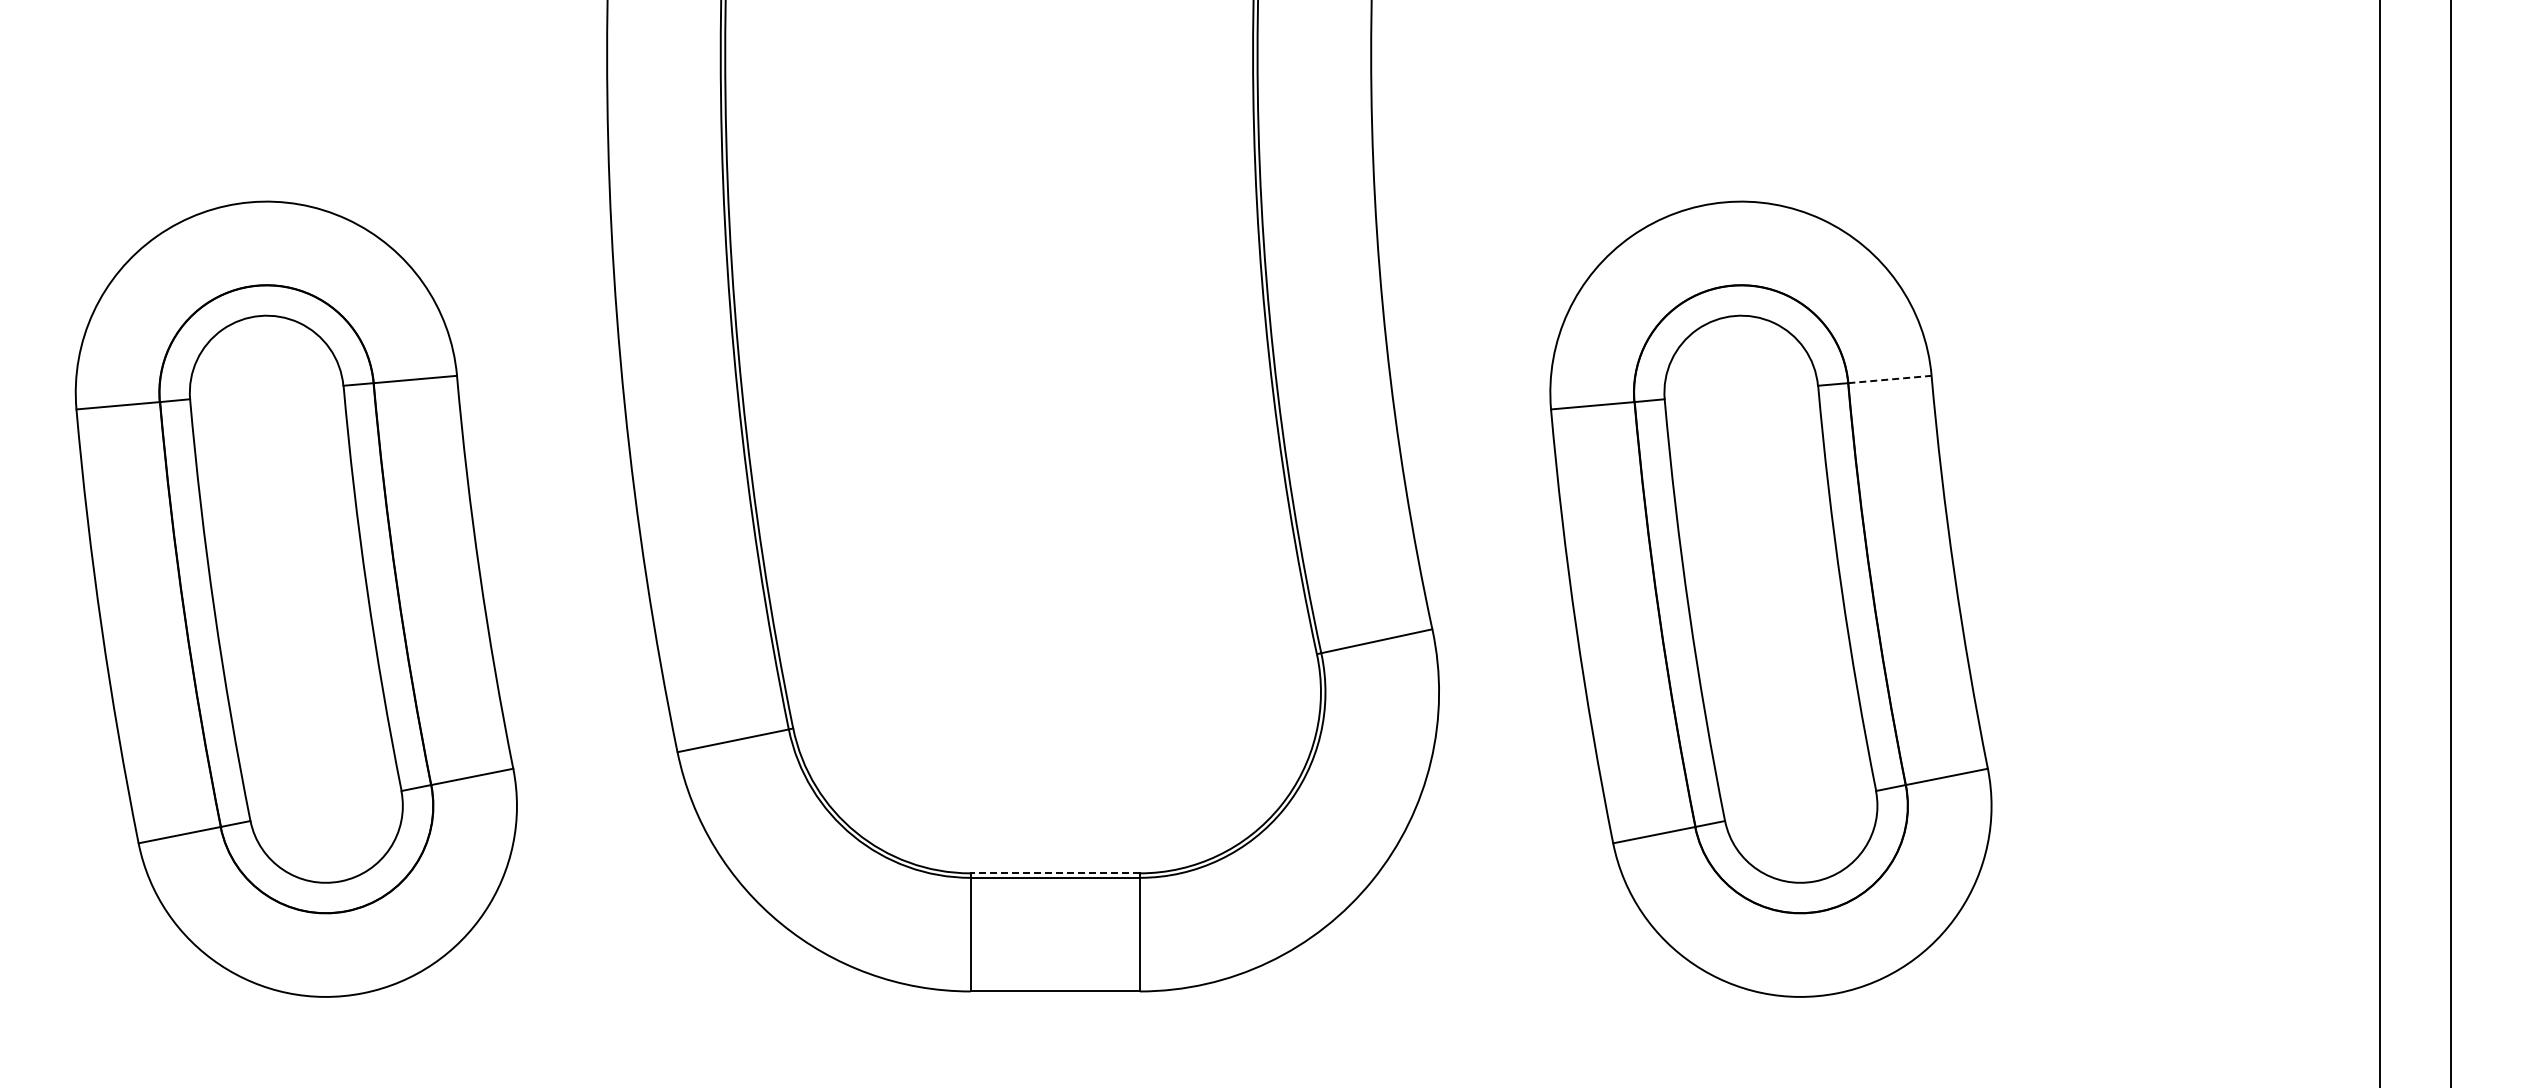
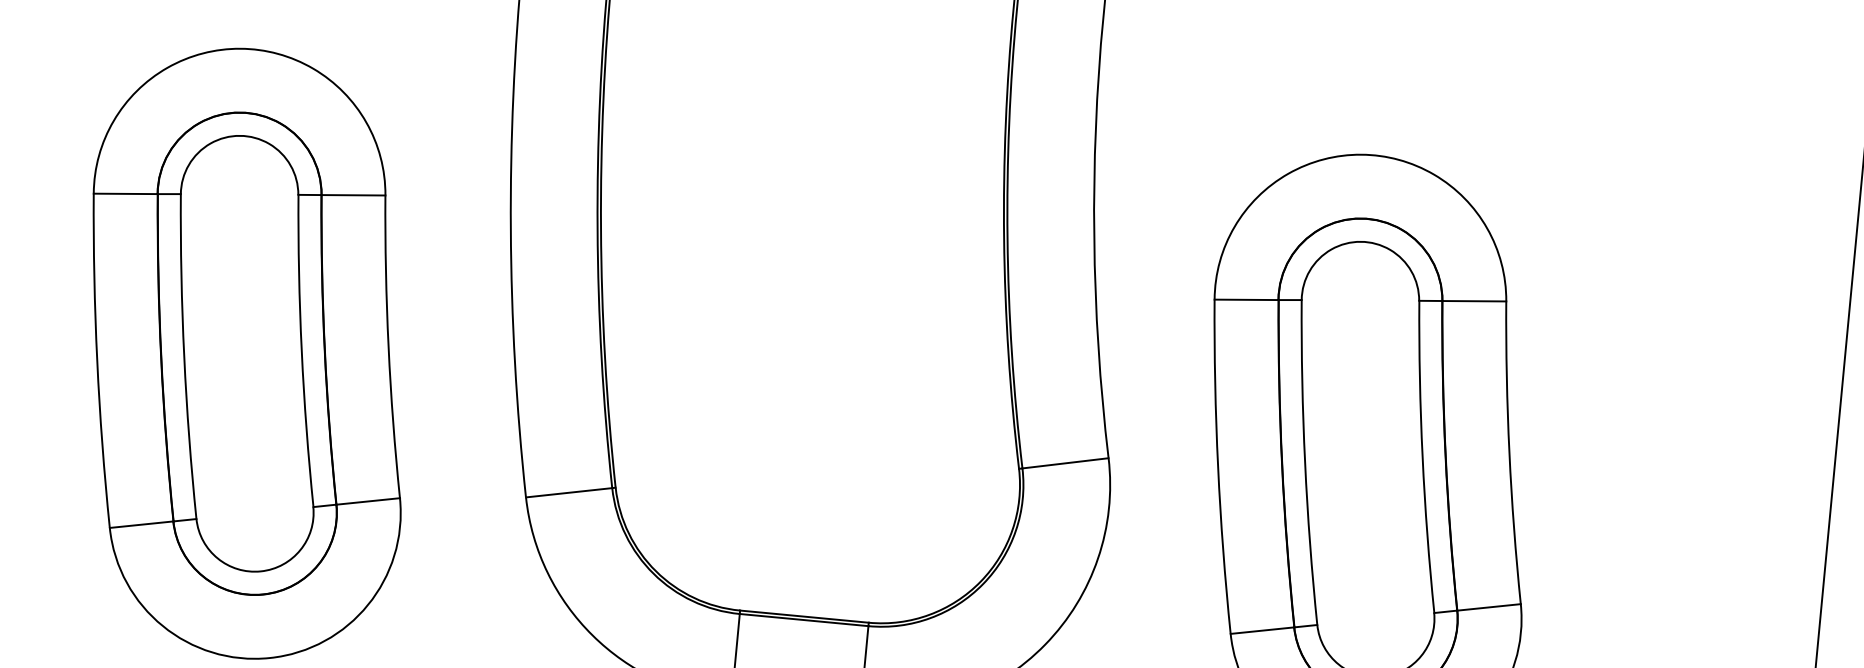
line: (1889, 379) -> (1474, 301), dashed -> solid
line: (1055, 873) -> (804, 616), dashed -> solid

